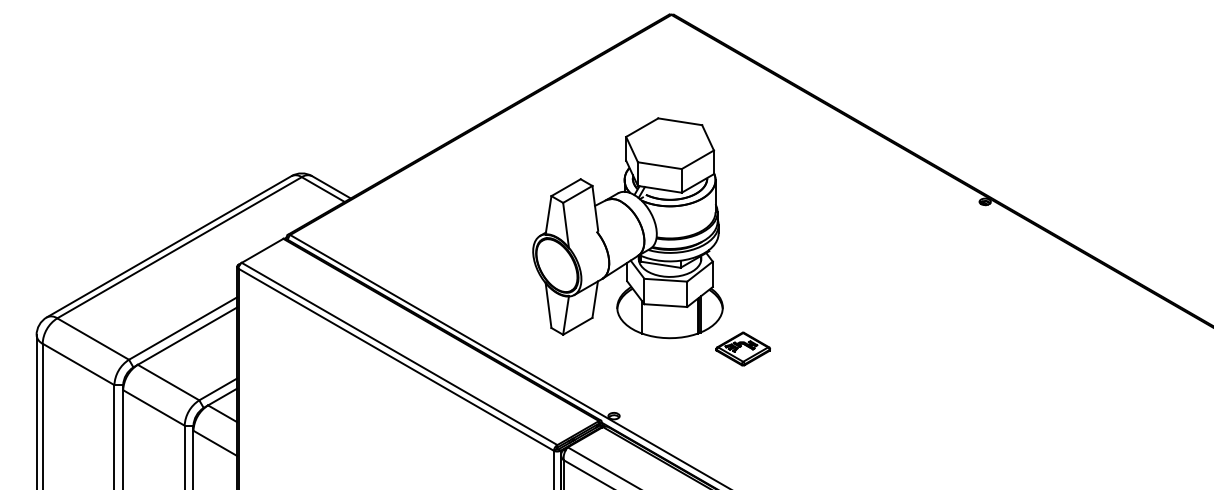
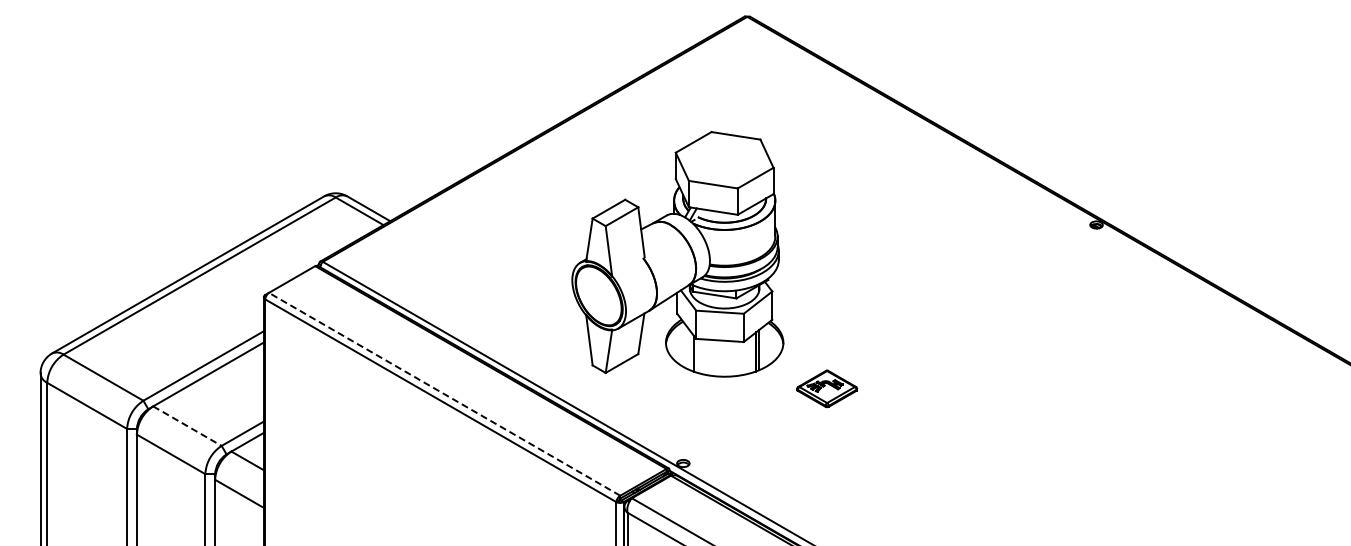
part: (627, 228) -> (677, 254), moved
line: (399, 354) -> (444, 394), solid -> dashed
line: (168, 382) -> (187, 426), solid -> dashed

